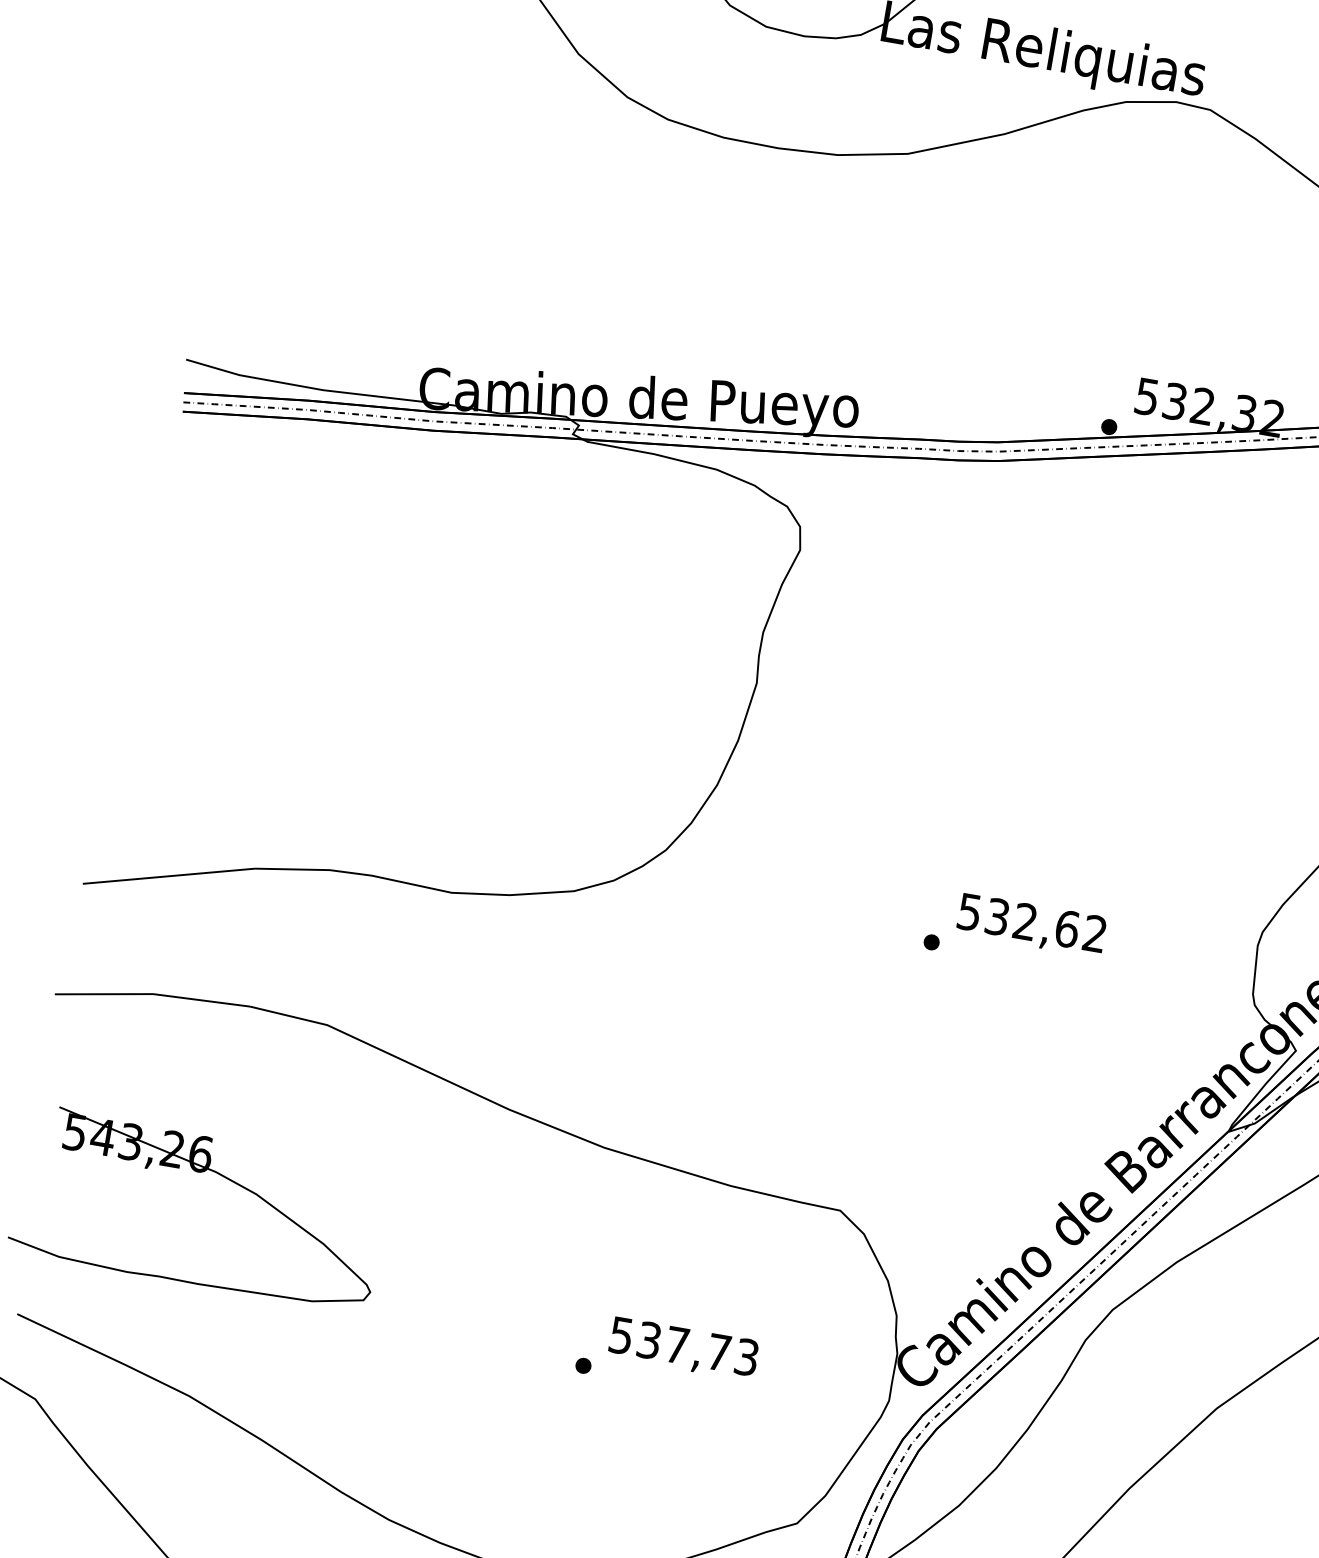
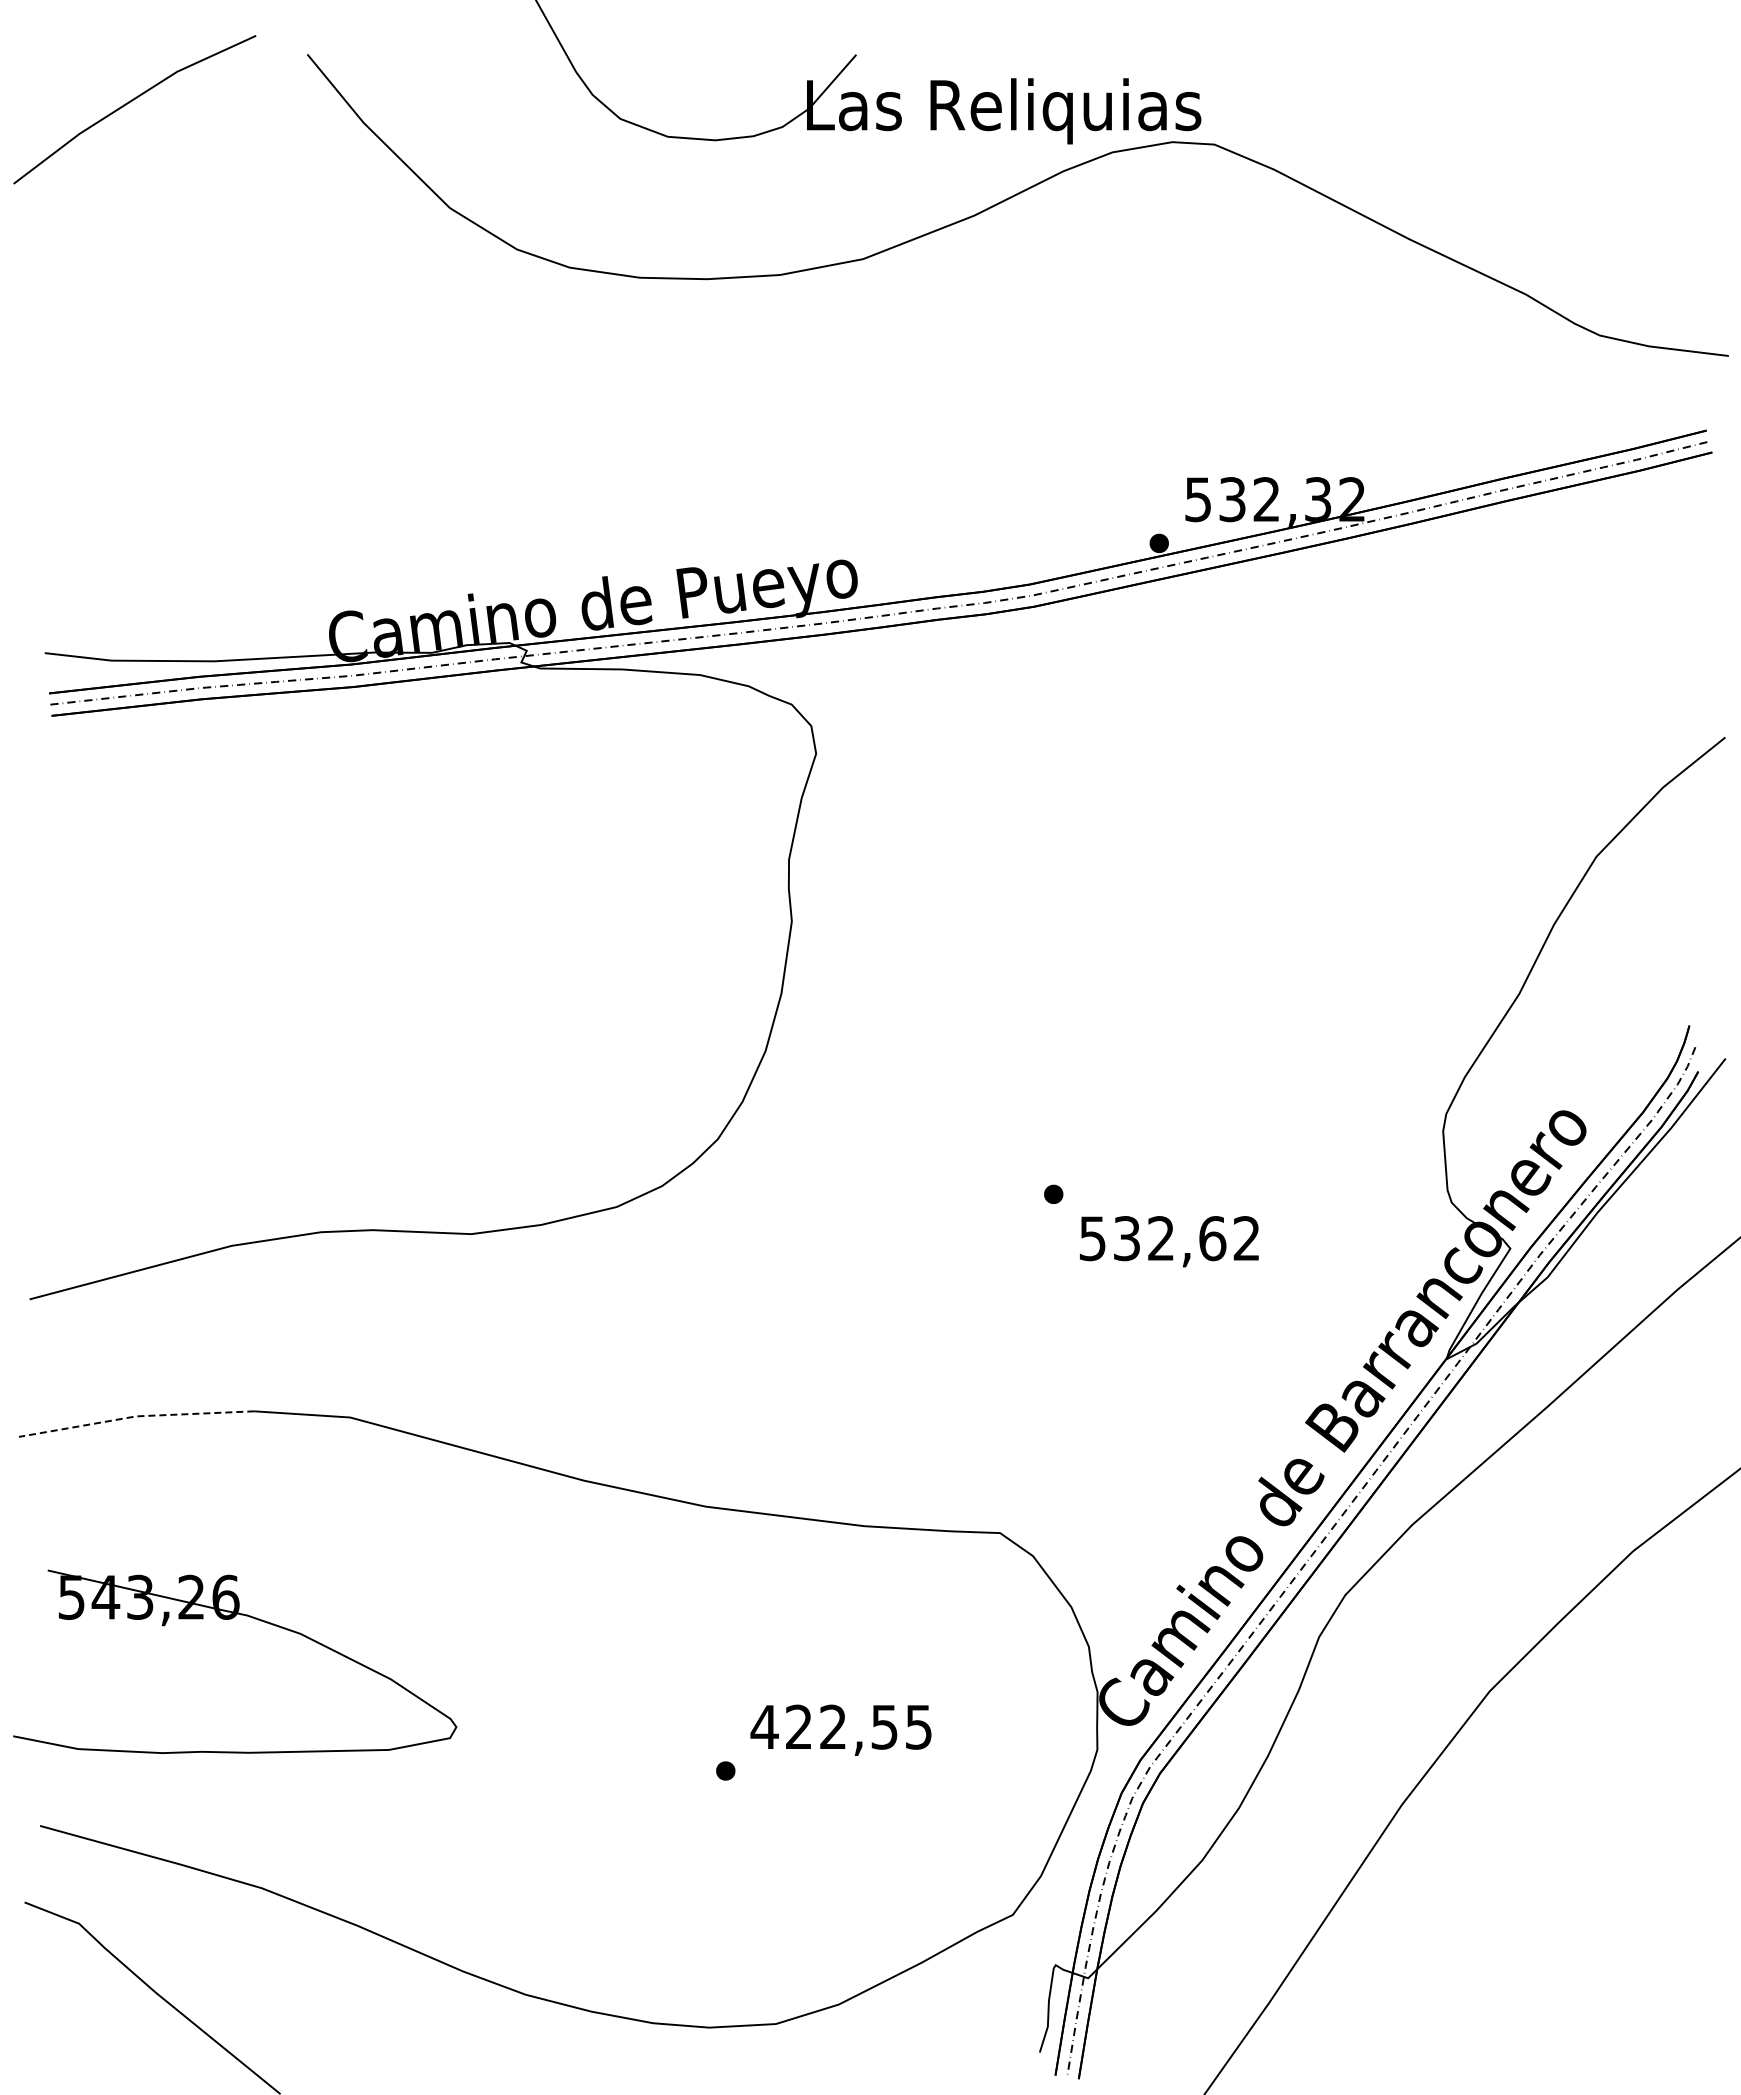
text: (1031, 925) -> (1169, 1241), moved
line: (153, 994) -> (136, 1416), solid -> dashed
text: (683, 1345) -> (840, 1726), 537,73 -> 422,55

